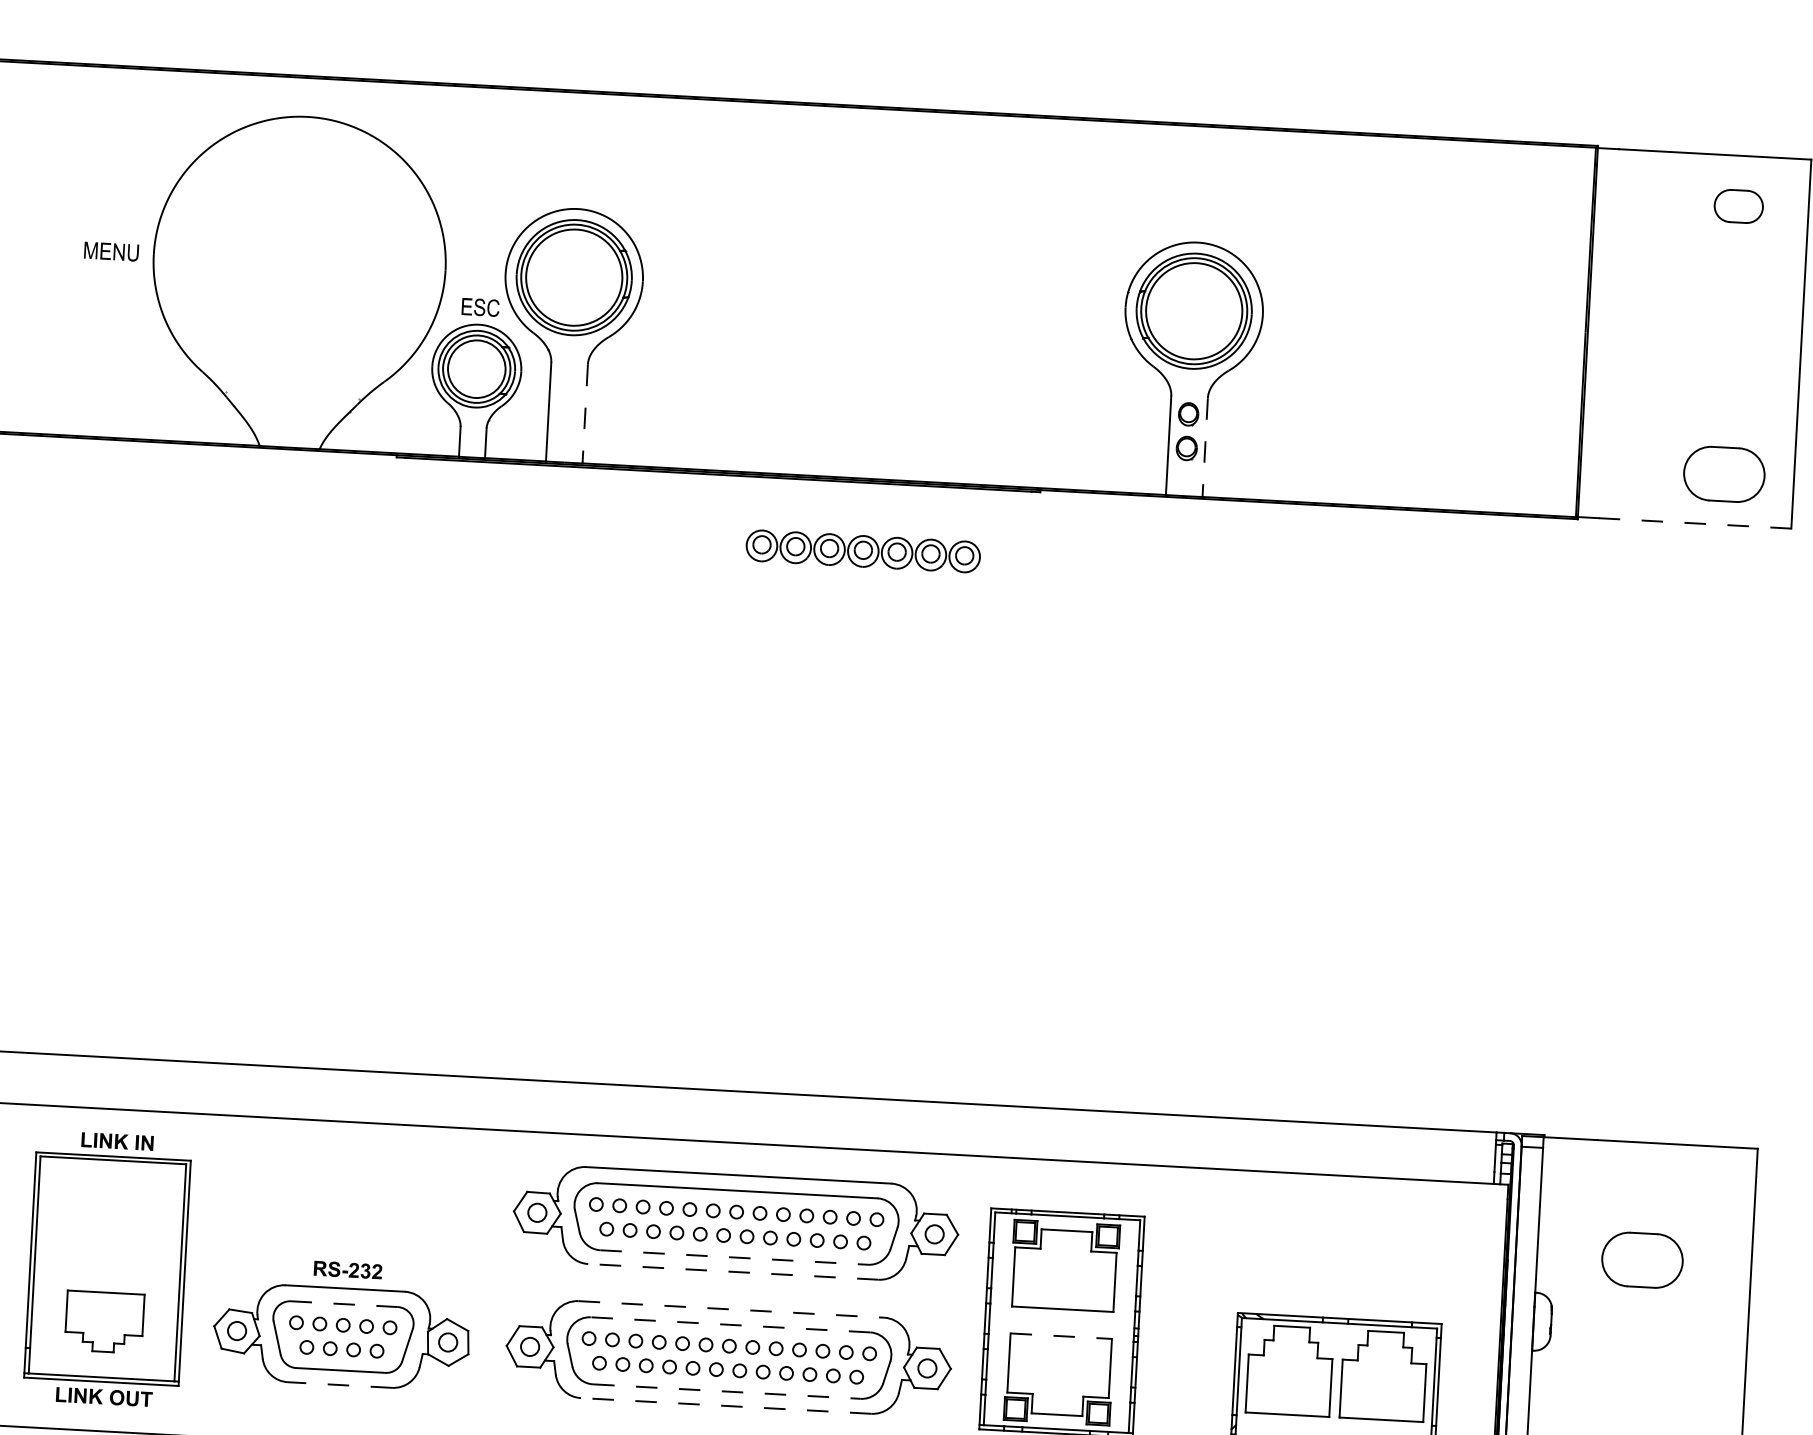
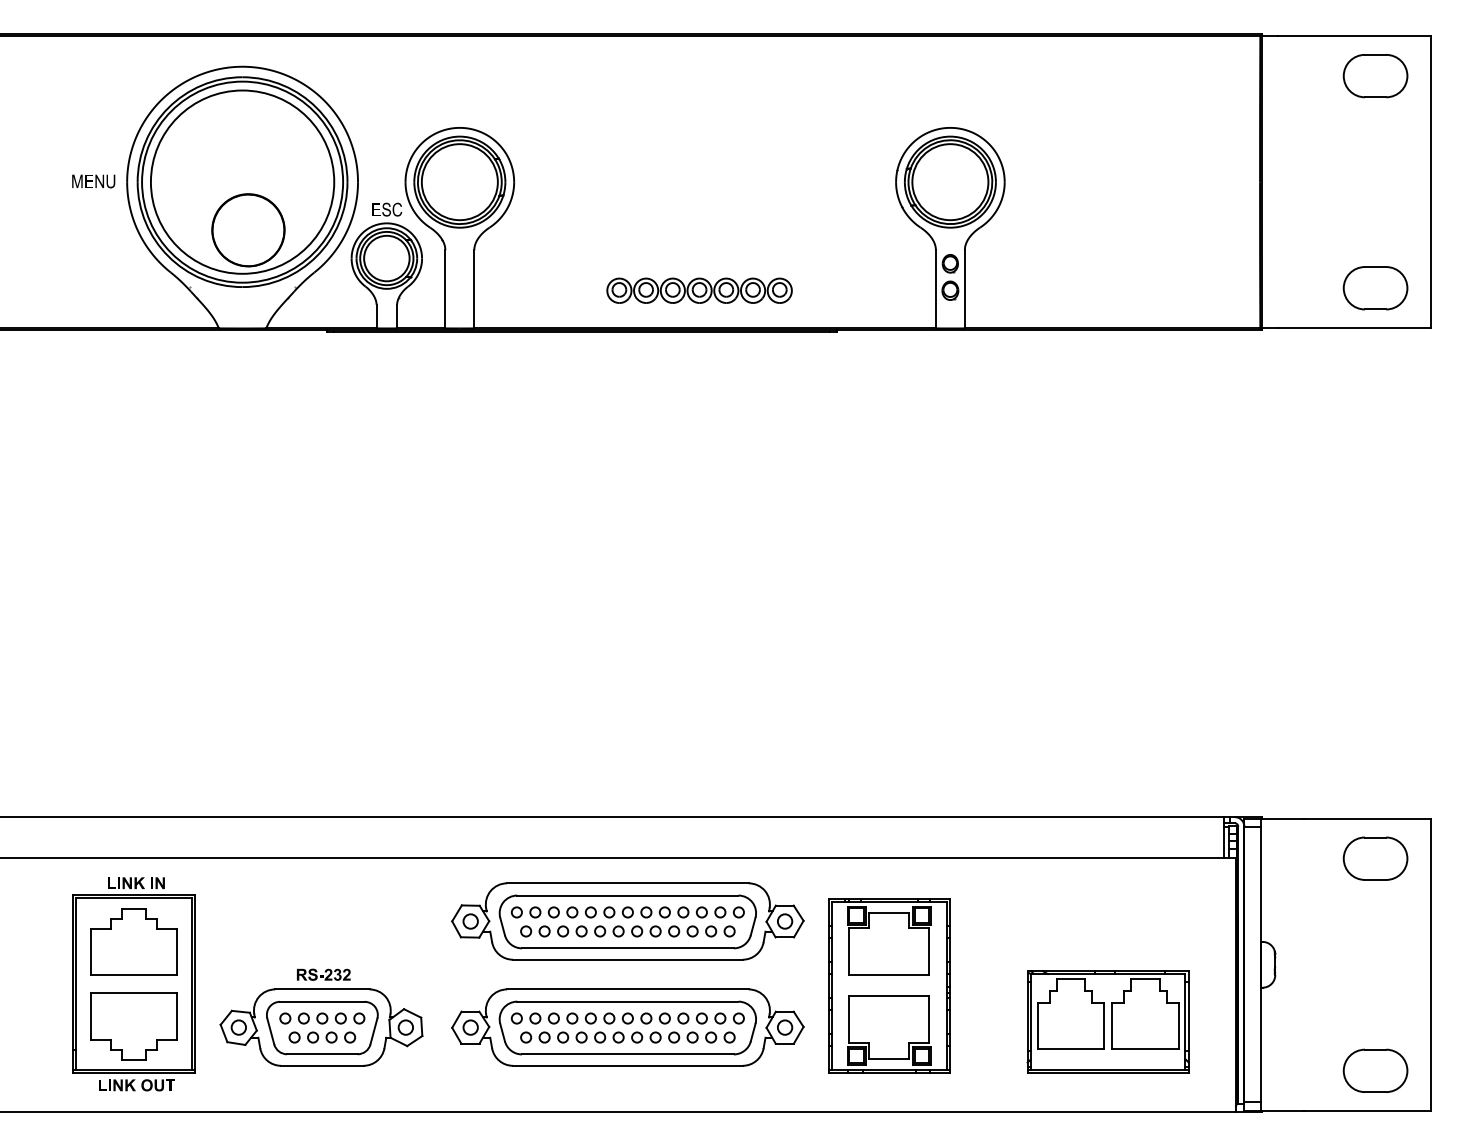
part: (1738, 206) -> (1375, 76), size x1.67
part: (299, 261) -> (242, 181), added
line: (585, 414) -> (474, 289), dashed -> solid
line: (1204, 447) -> (964, 289), dashed -> solid
line: (1696, 523) -> (1355, 328), dashed -> solid
part: (863, 551) -> (699, 290), moved
part: (109, 1215) -> (133, 941), added
line: (733, 1257) -> (627, 948), dashed -> solid
part: (1642, 1259) -> (1375, 858), moved
line: (732, 1271) -> (627, 959), dashed -> solid
line: (343, 1303) -> (321, 1001), dashed -> solid
line: (730, 1309) -> (627, 989), dashed -> solid
part: (104, 1322) -> (133, 1026), size x1.43
line: (730, 1324) -> (627, 1001), dashed -> solid
line: (1061, 1336) -> (889, 996), dashed -> solid
line: (338, 1384) -> (321, 1065), dashed -> solid
line: (726, 1391) -> (627, 1054), dashed -> solid
line: (725, 1405) -> (627, 1065), dashed -> solid

